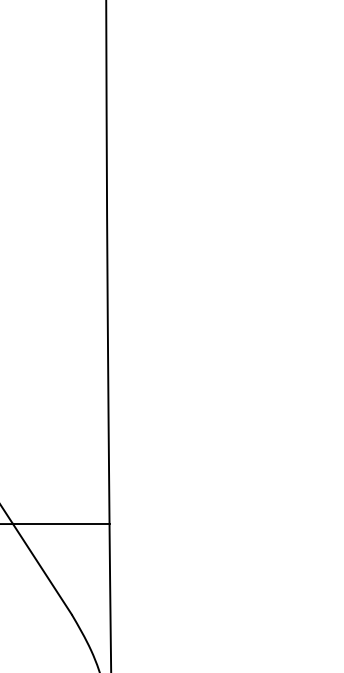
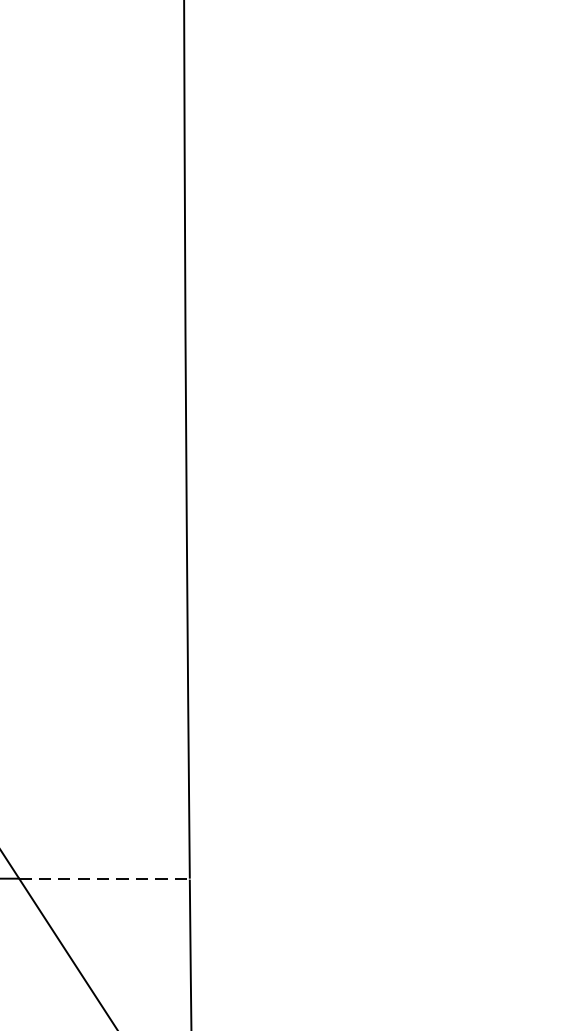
line: (61, 524) -> (104, 879), solid -> dashed

